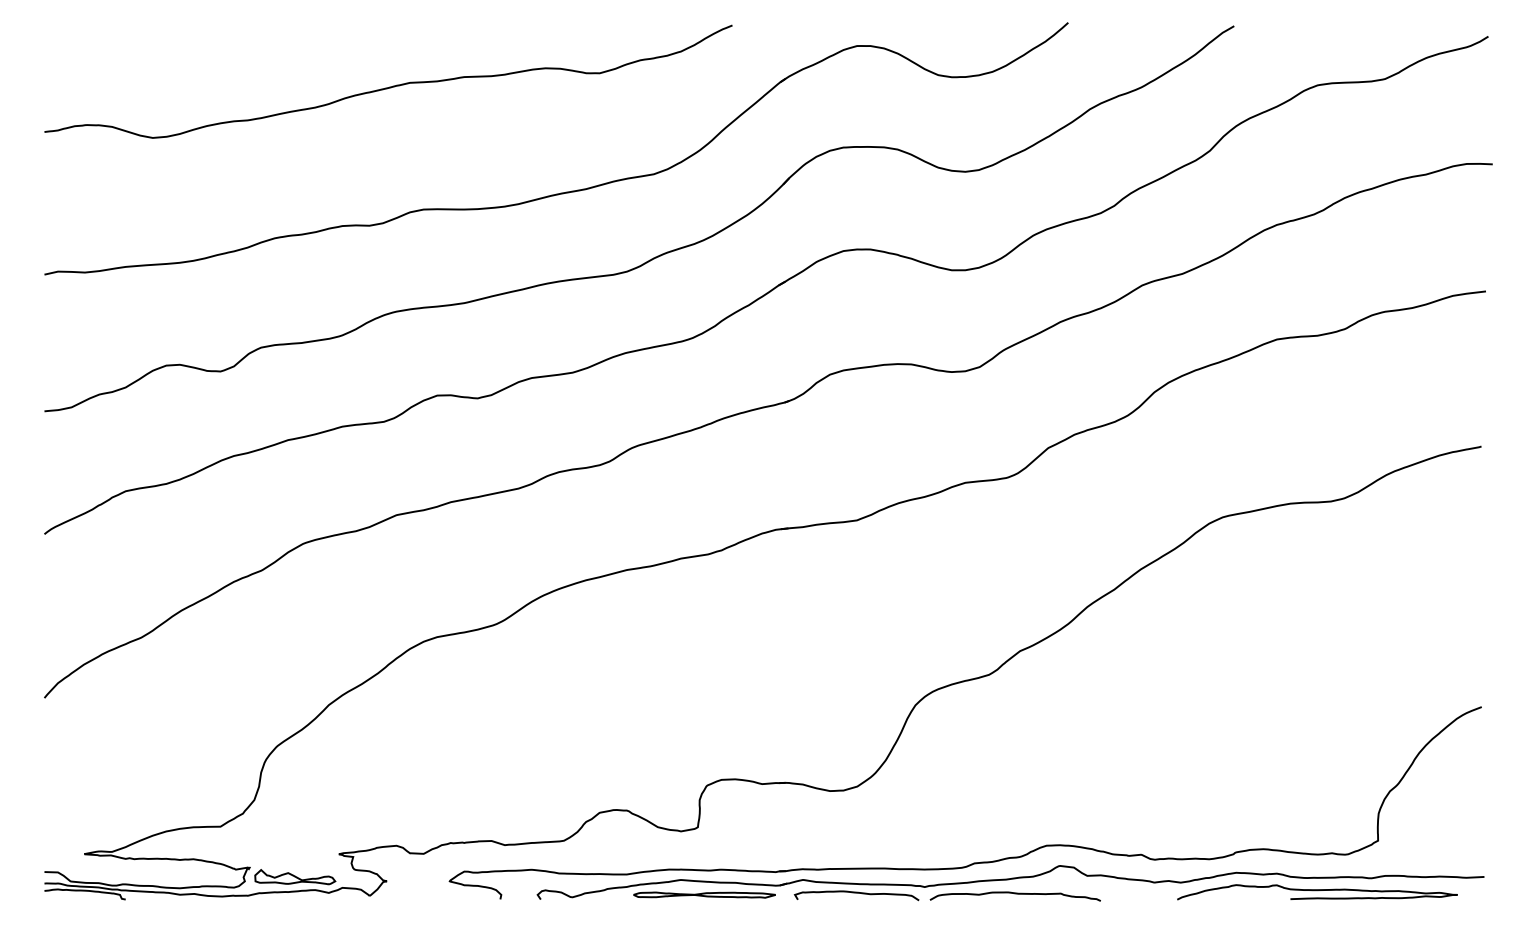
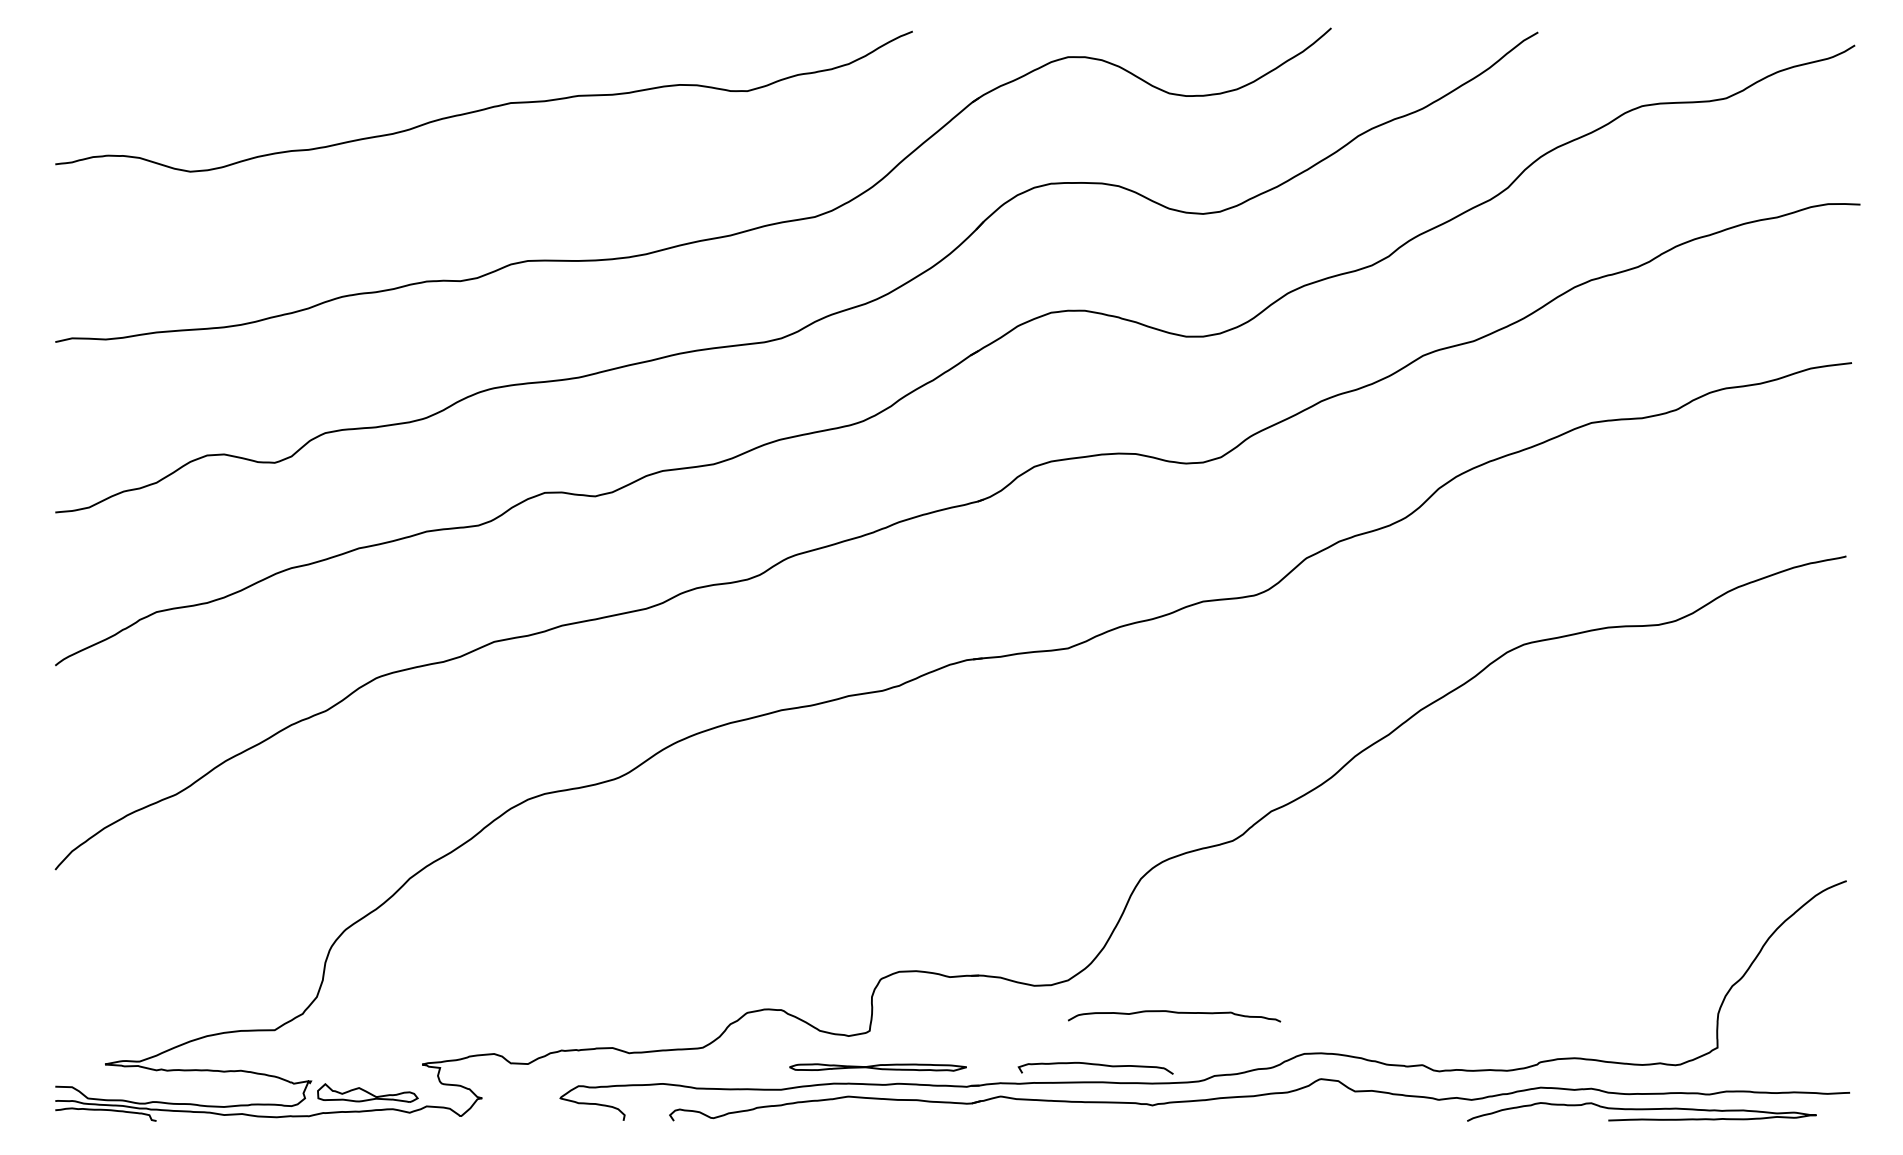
curve: (856, 893) -> (1095, 1065), moved
curve: (1015, 894) -> (1174, 1013), moved
part: (704, 895) -> (877, 1067), moved

